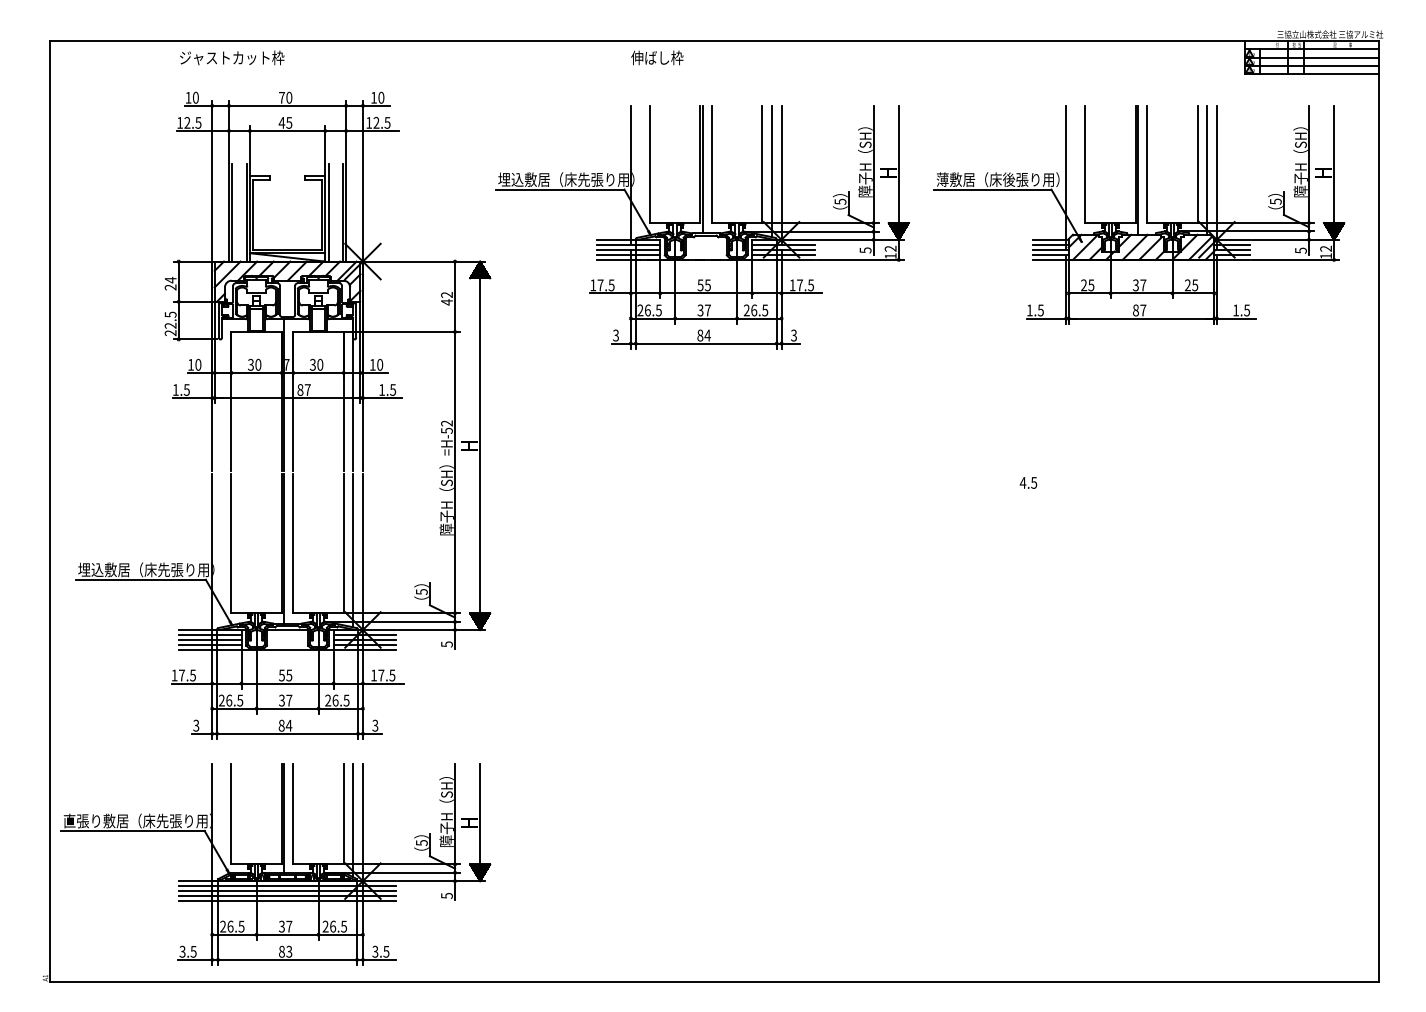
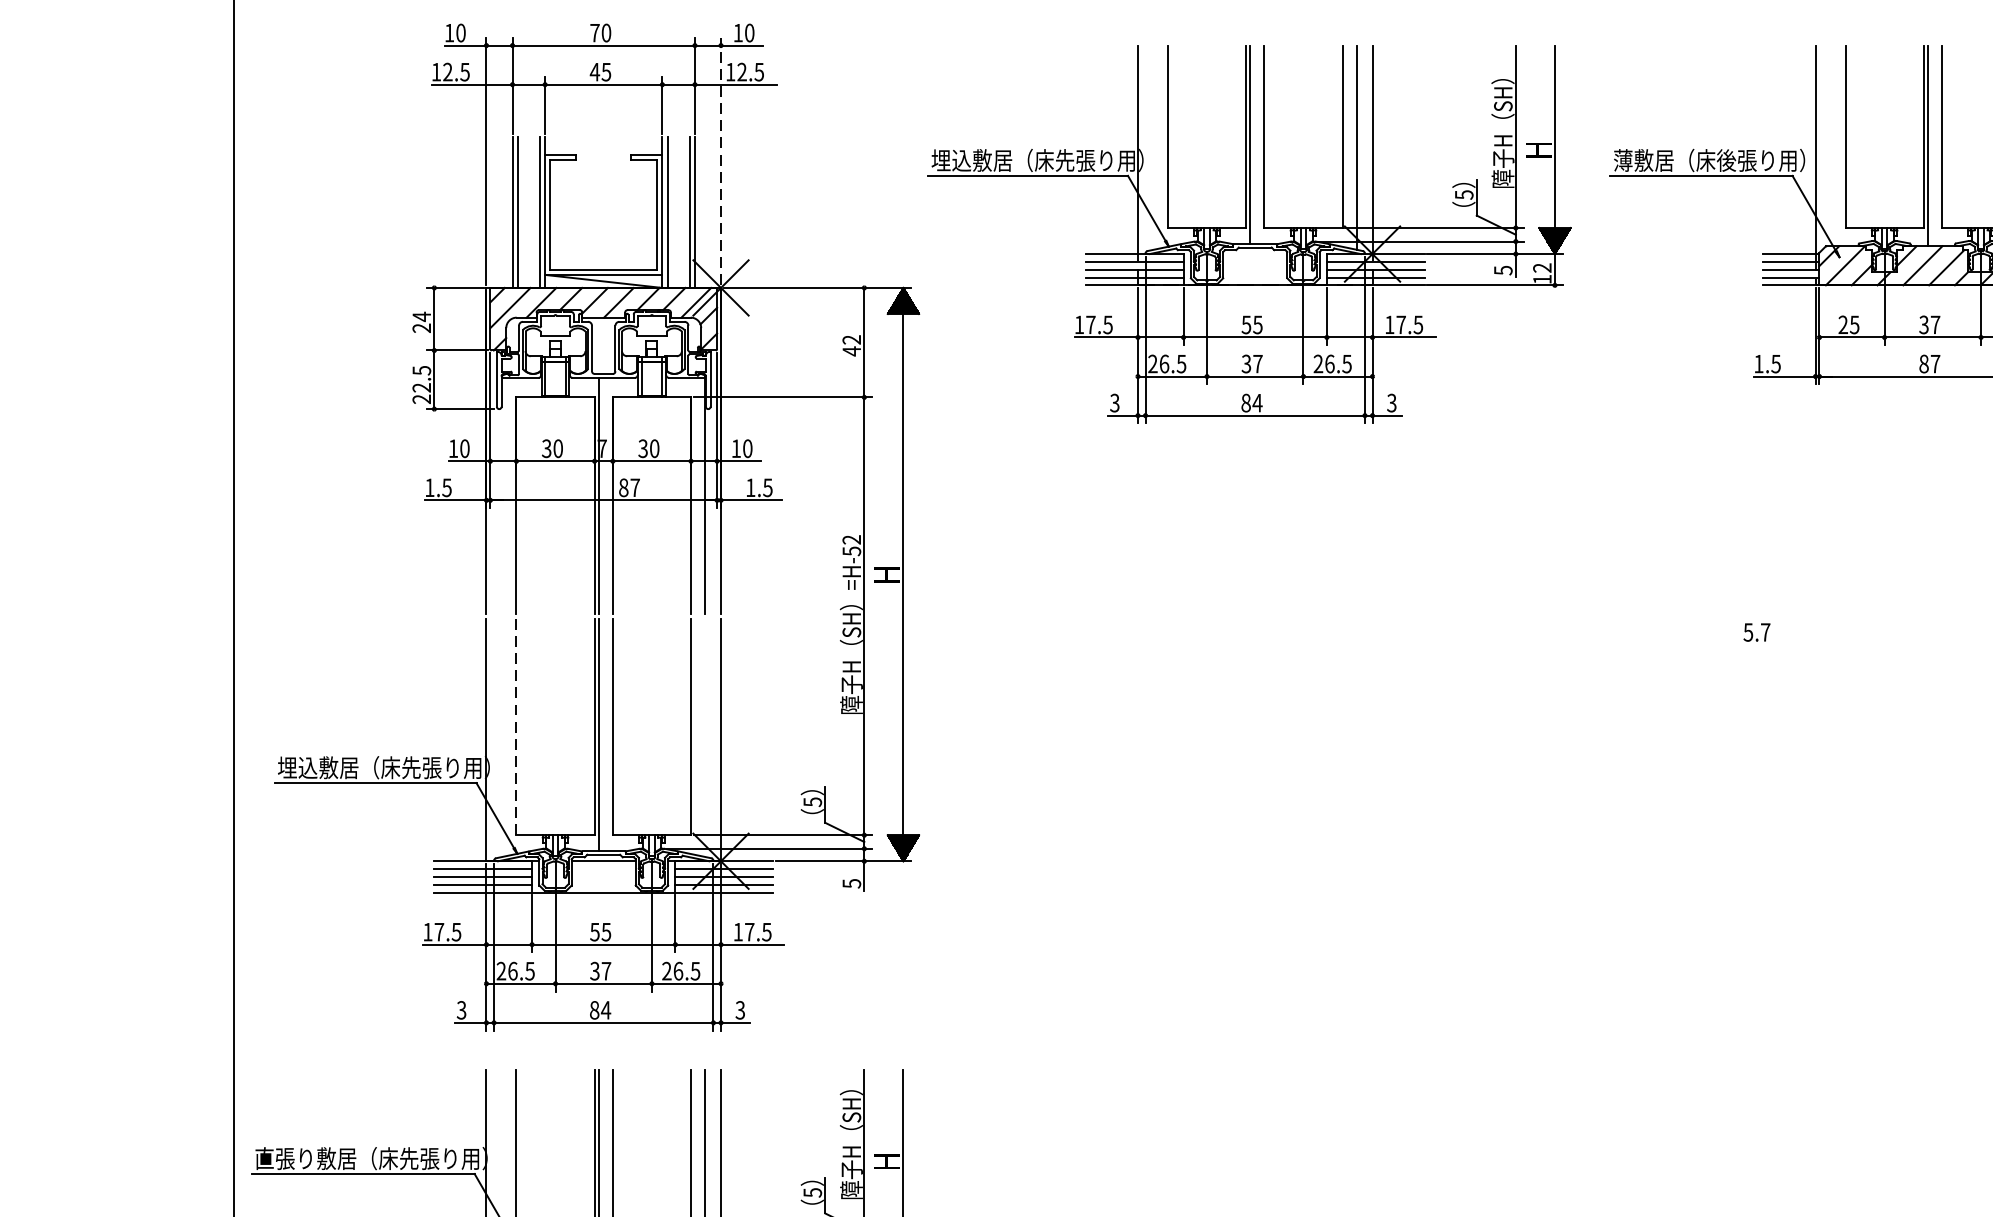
line: (362, 180) -> (720, 161), solid -> dashed
text: (1028, 482) -> (1756, 631), 4.5 -> 5.7
line: (231, 544) -> (516, 728), solid -> dashed
line: (352, 550) -> (704, 737), removed

